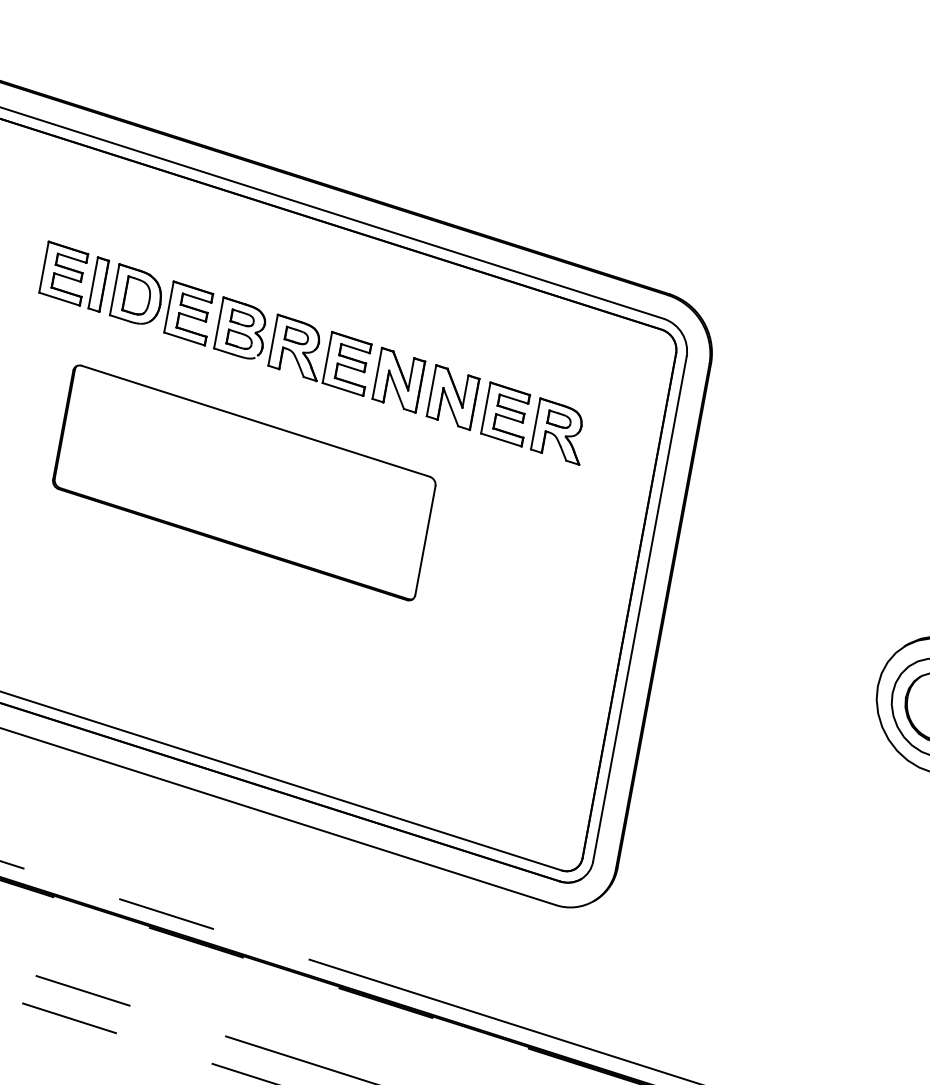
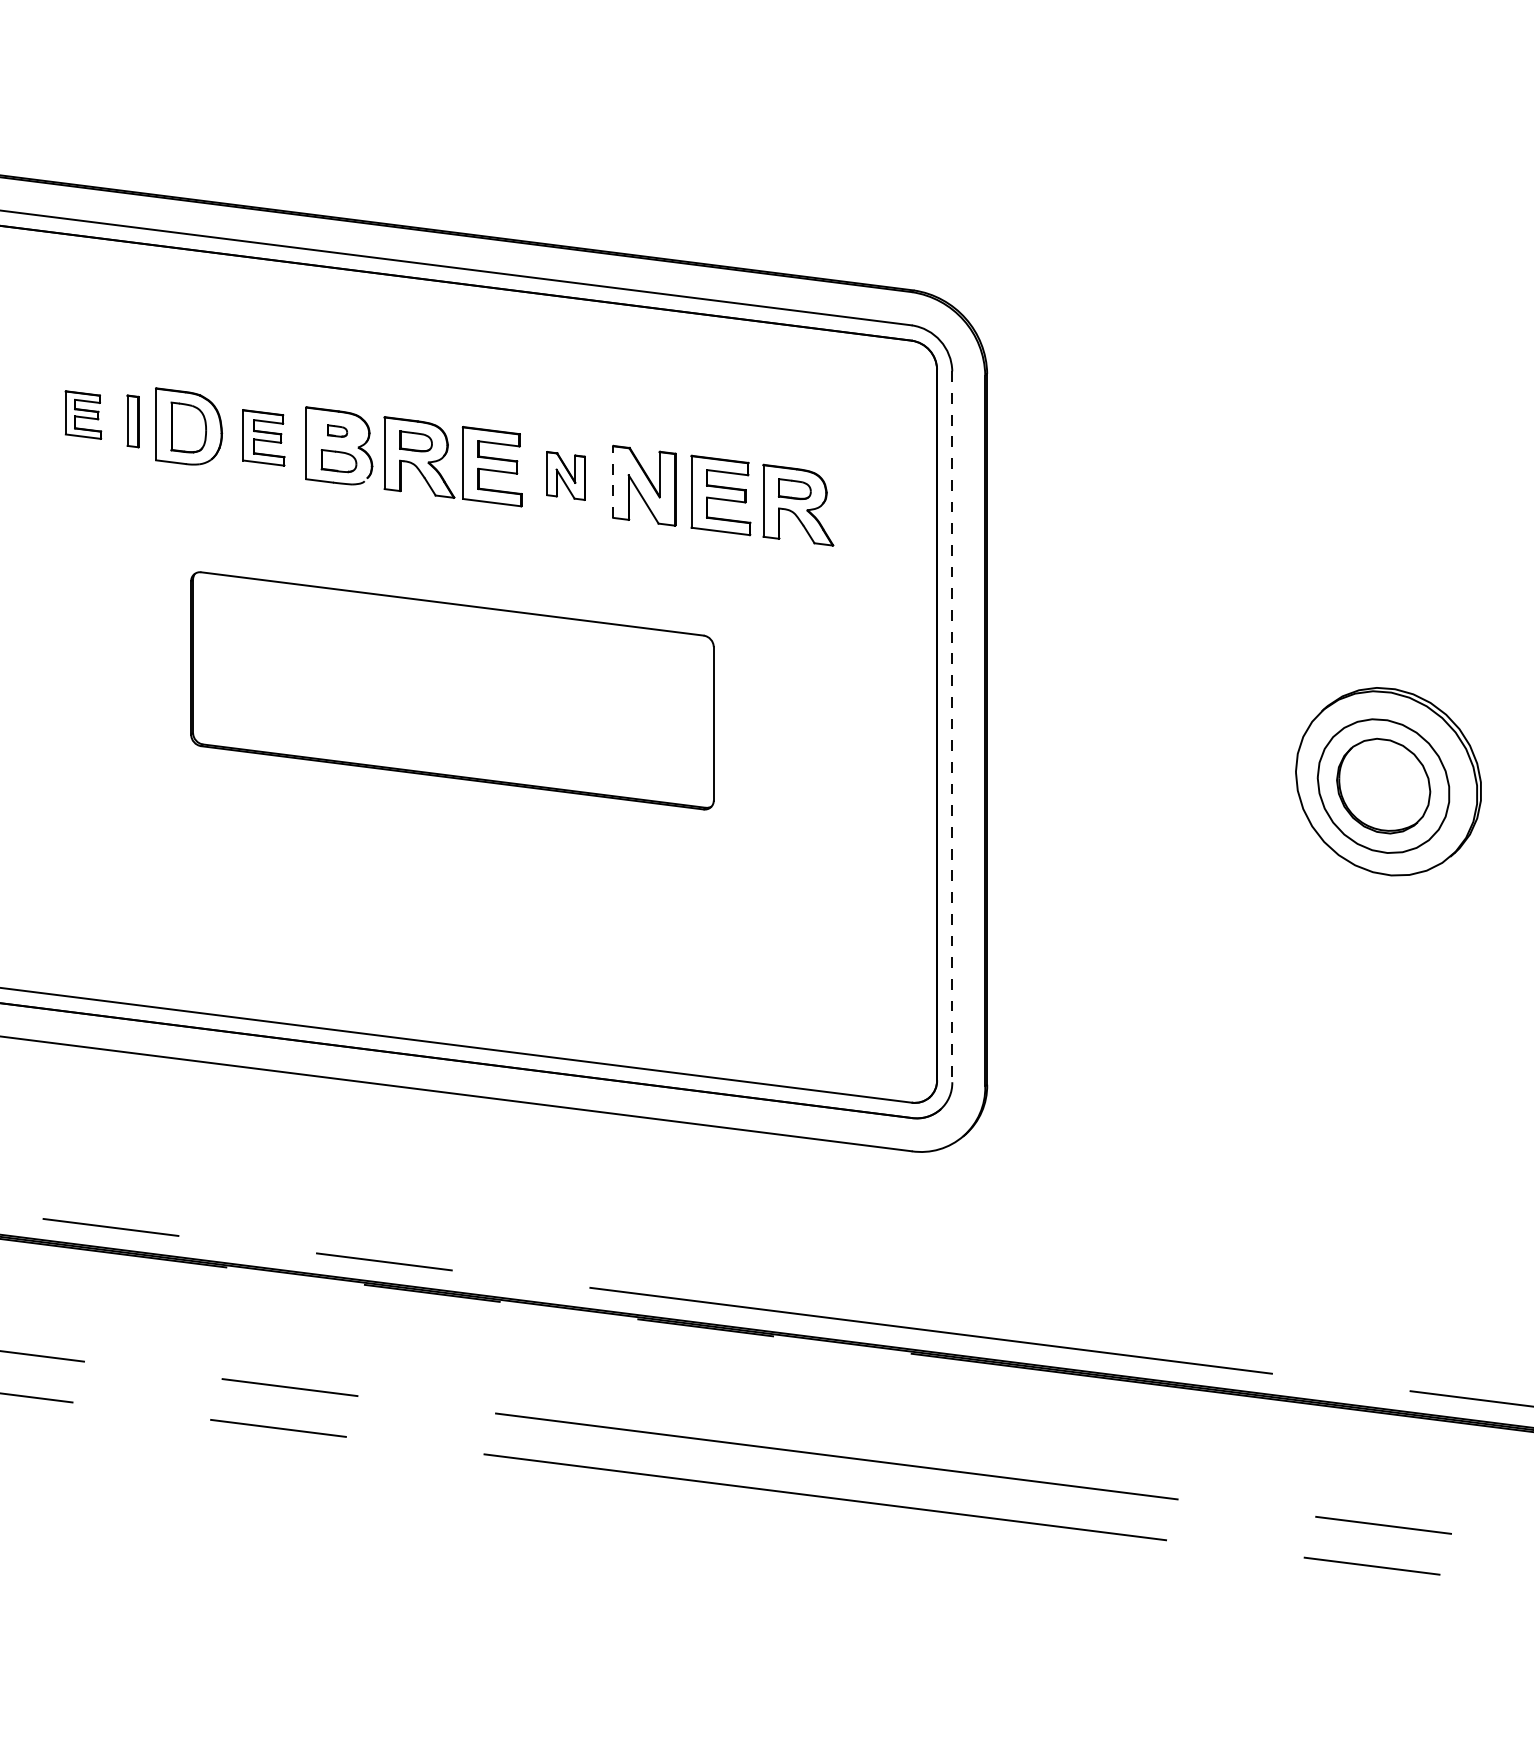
part: (64, 273) -> (83, 414), size x0.6
part: (99, 284) -> (133, 421), size x0.7
part: (189, 313) -> (263, 437), size x0.7
part: (242, 317) -> (337, 430), size x0.6
part: (398, 379) -> (565, 475), size x0.6
line: (431, 391) -> (613, 482), solid -> dashed
part: (244, 482) -> (452, 690), moved
line: (639, 609) -> (952, 727), solid -> dashed

